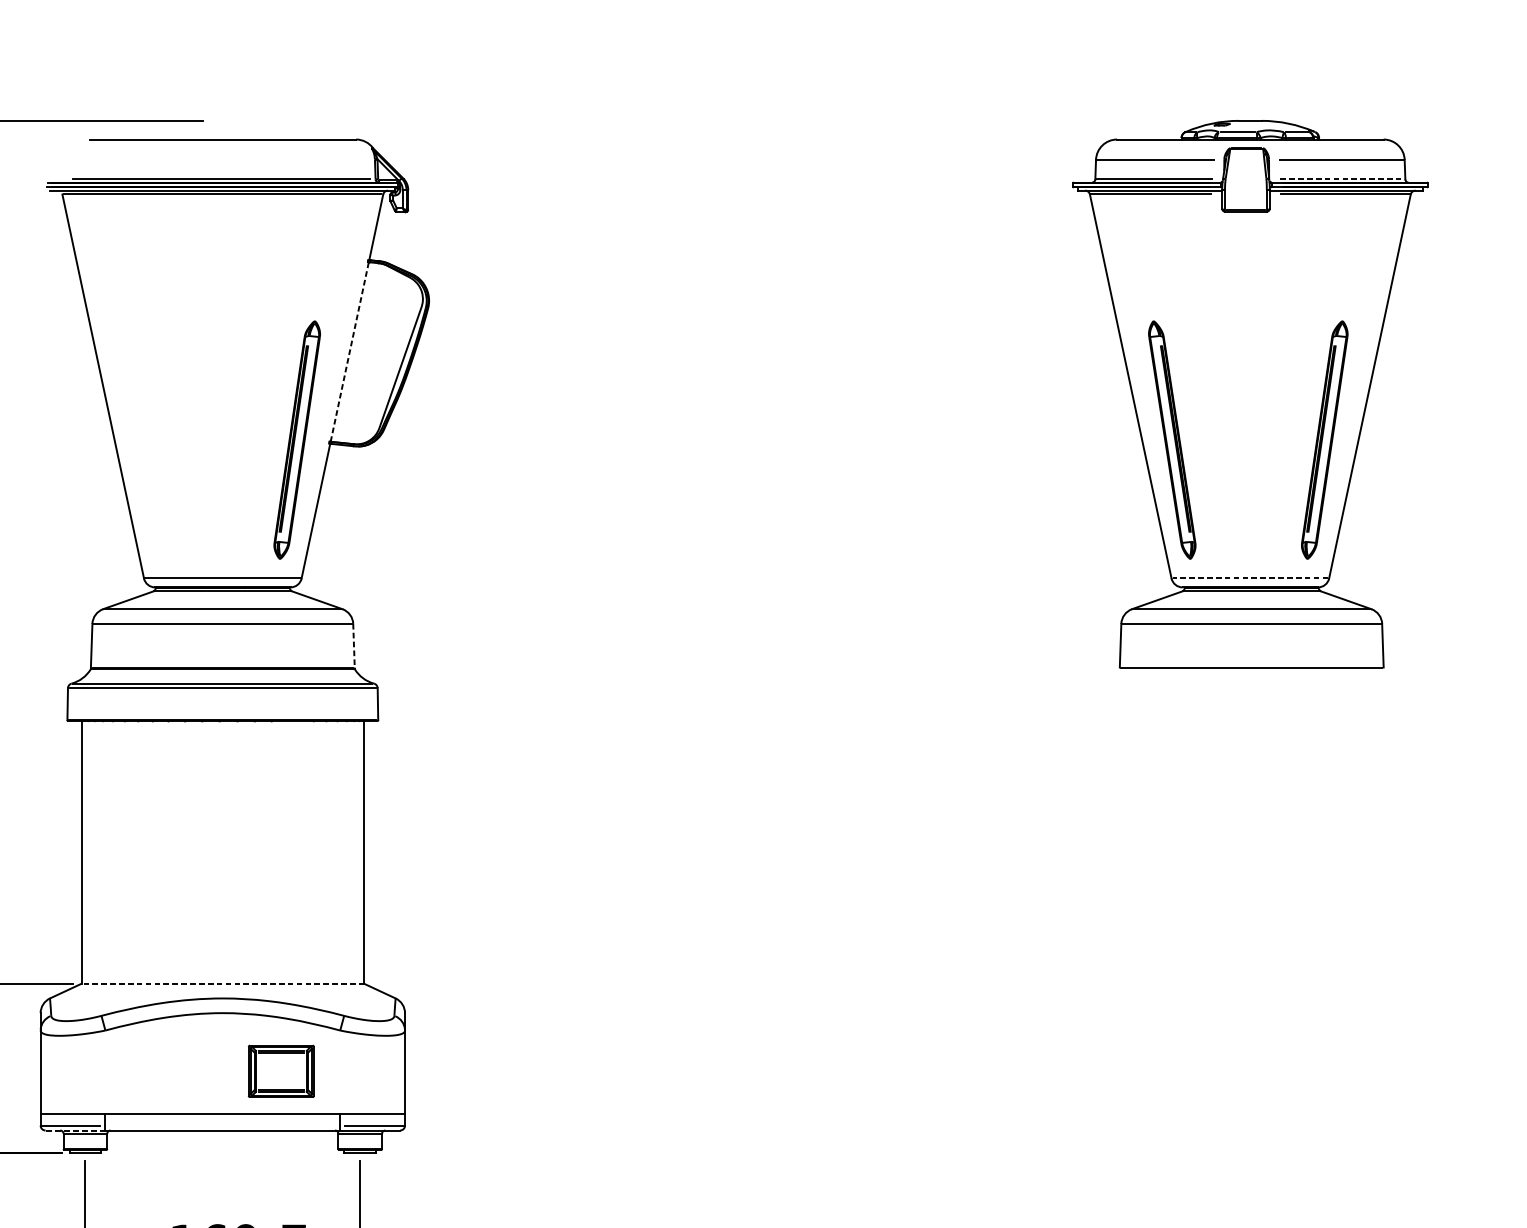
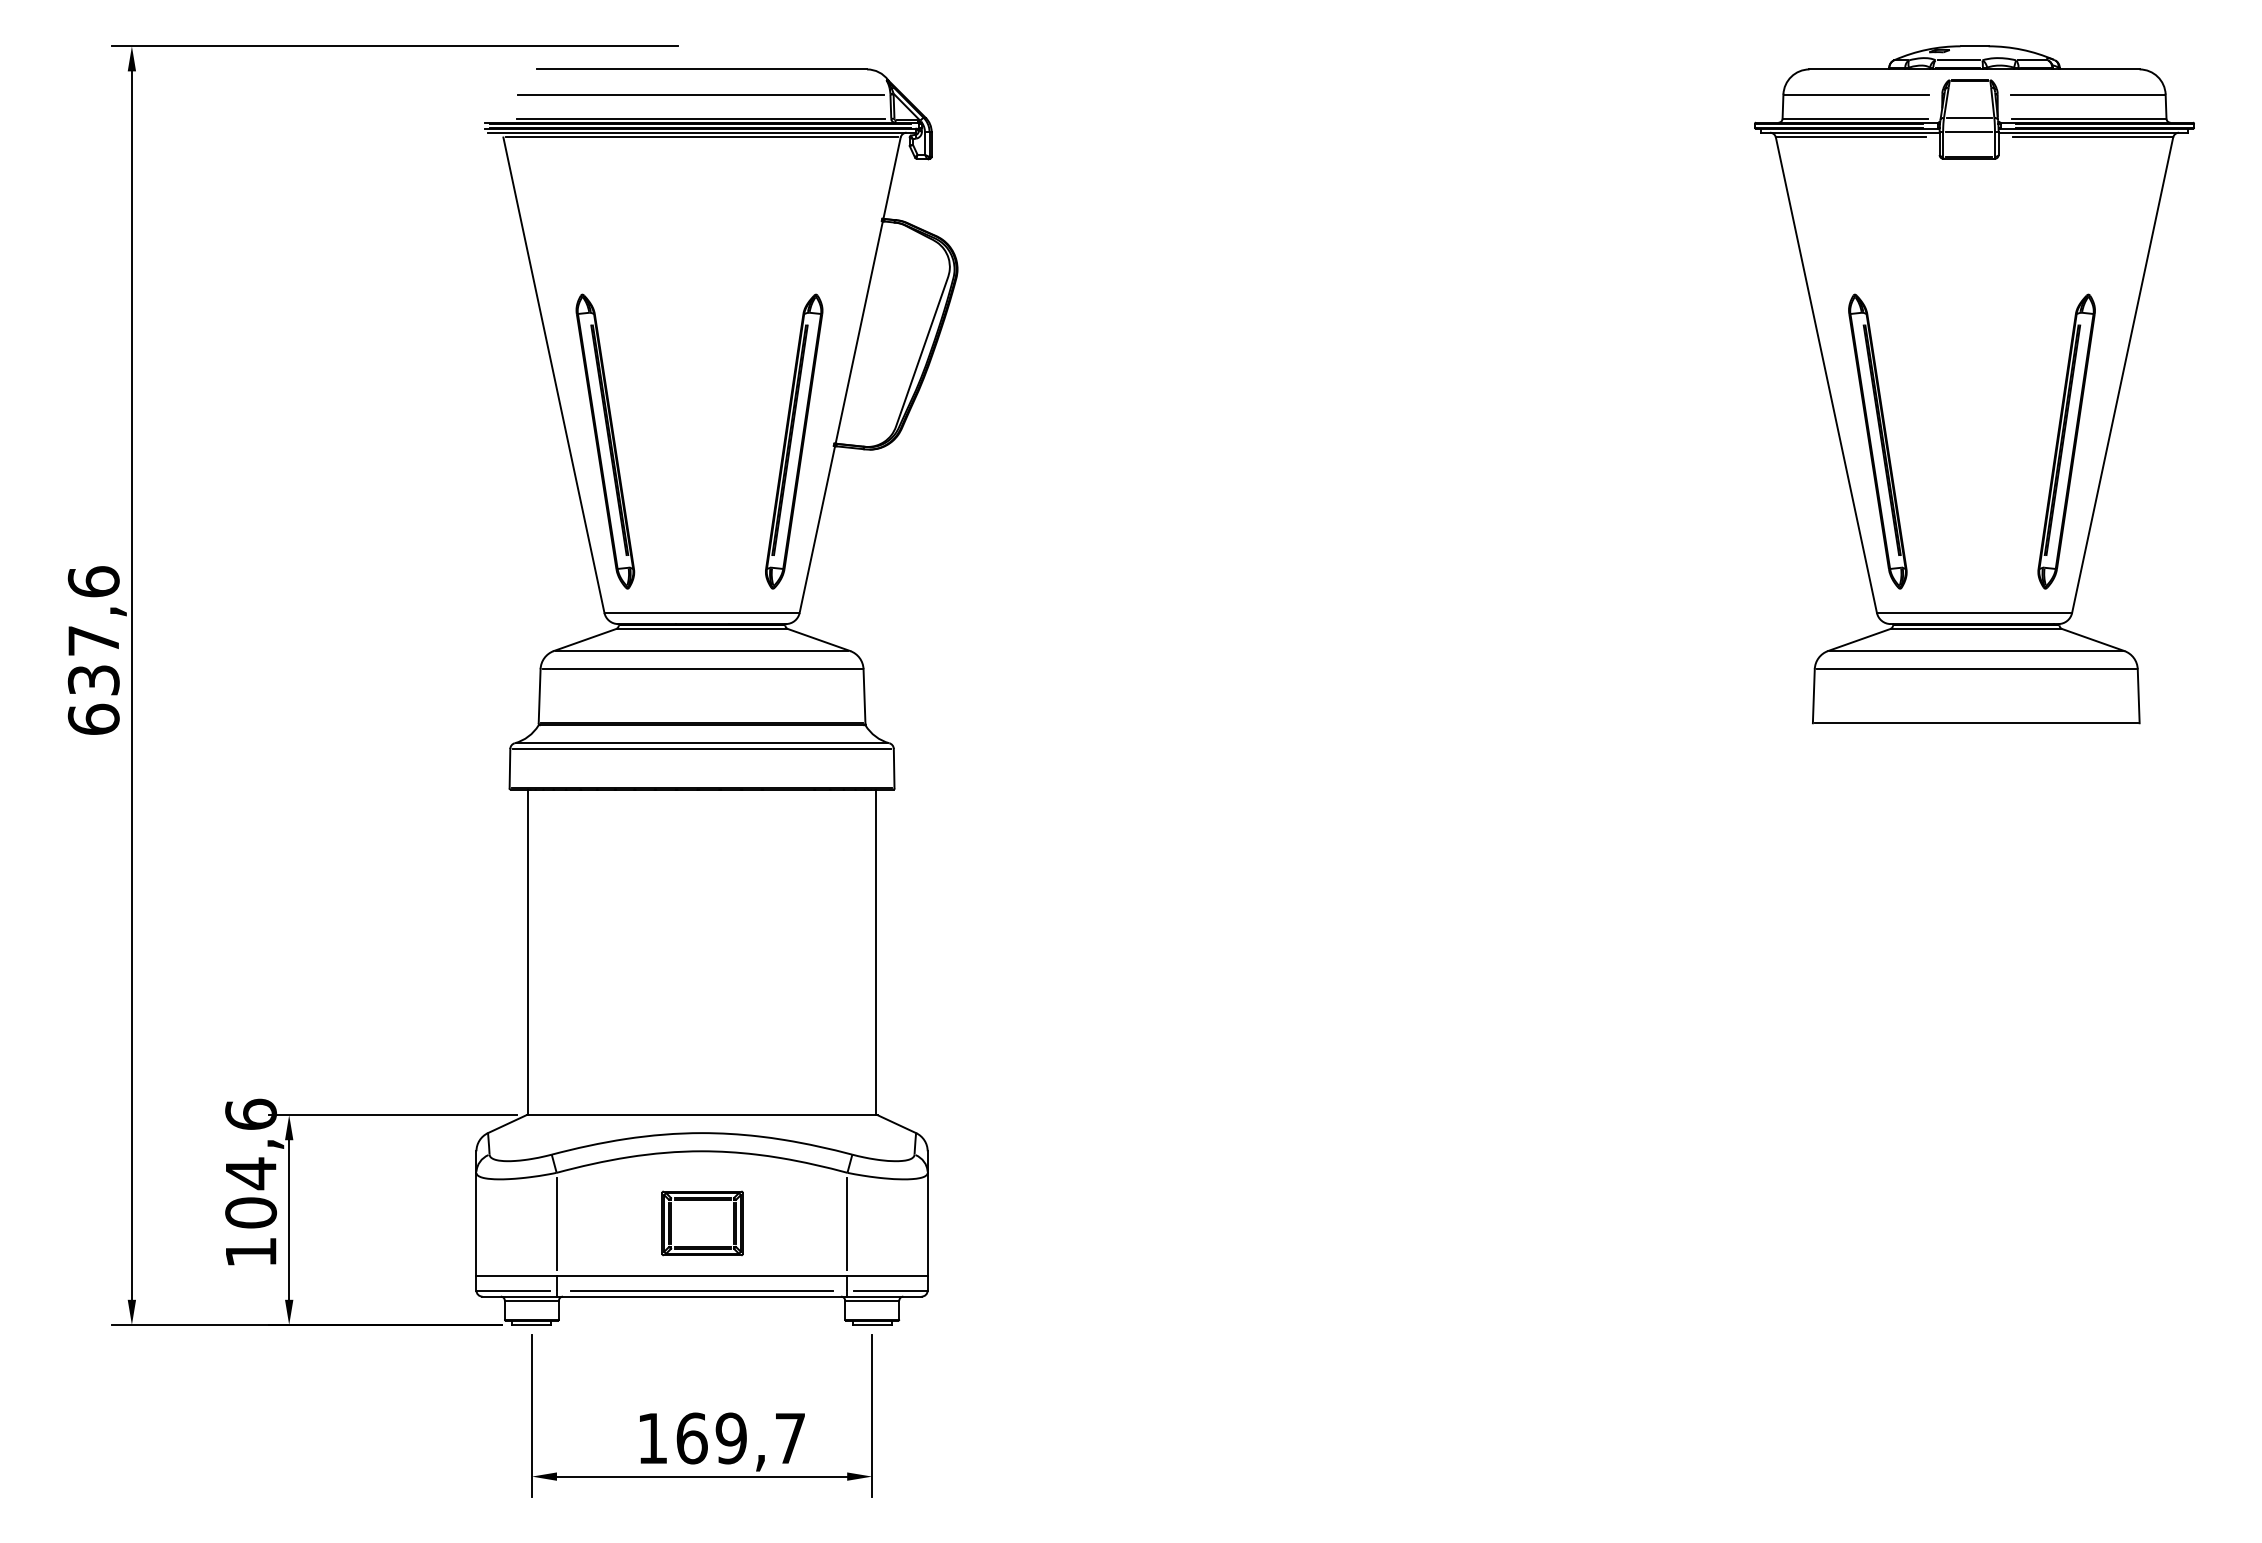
line: (221, 159) -> (700, 94), added
line: (1245, 178) -> (1968, 117), added
line: (1343, 179) -> (2089, 118), dashed -> solid
line: (1245, 190) -> (1968, 132), added
line: (349, 351) -> (859, 332), dashed -> solid
part: (144, 439) -> (605, 441), added
line: (1250, 578) -> (1974, 612), dashed -> solid
line: (354, 645) -> (864, 696), dashed -> solid
line: (222, 984) -> (701, 1115), dashed -> solid
line: (105, 1071) -> (556, 1223), added
part: (281, 1071) -> (702, 1223), moved
line: (340, 1071) -> (847, 1223), added
line: (222, 1125) -> (701, 1290), added
line: (75, 1130) -> (519, 1296), dashed -> solid

